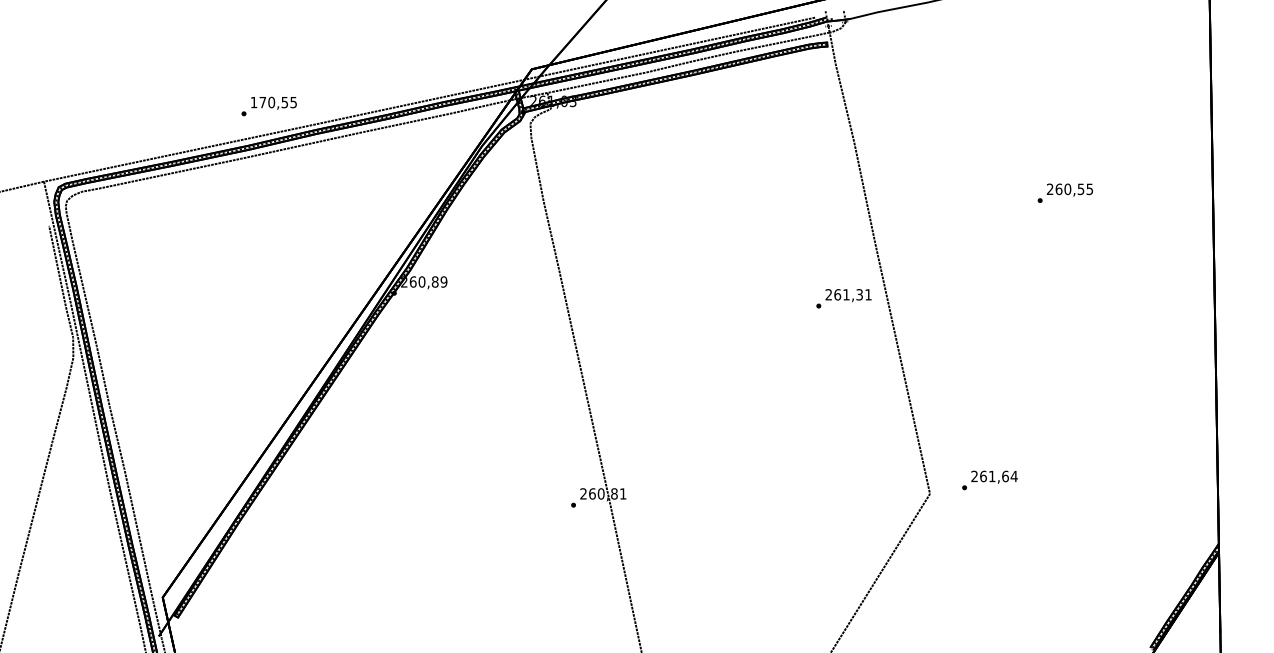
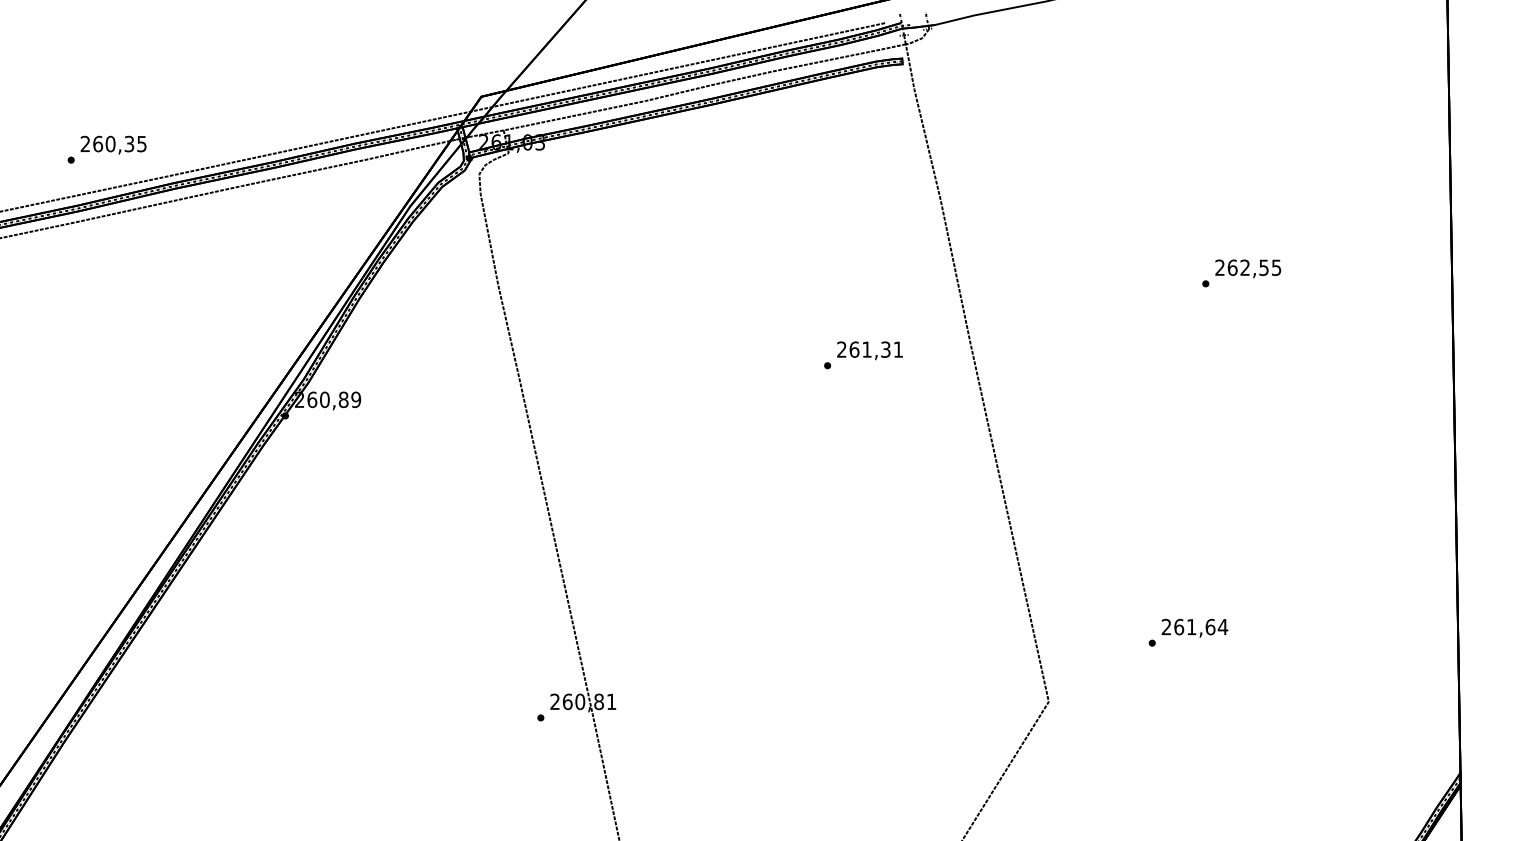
text: (269, 102) -> (107, 144), 170,55 -> 260,35
text: (1067, 189) -> (1244, 268), 260,55 -> 262,55
text: (843, 298) -> (862, 354), moved
text: (989, 480) -> (1187, 632), moved

